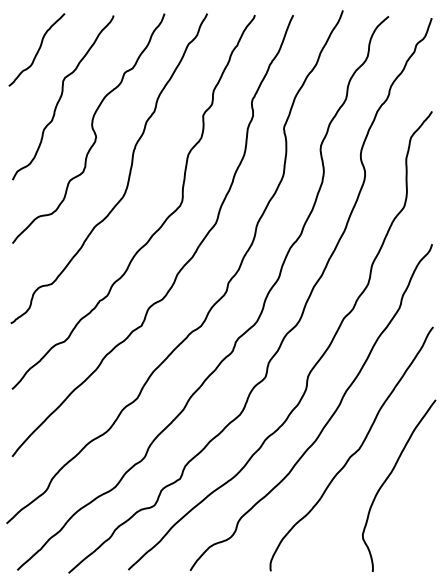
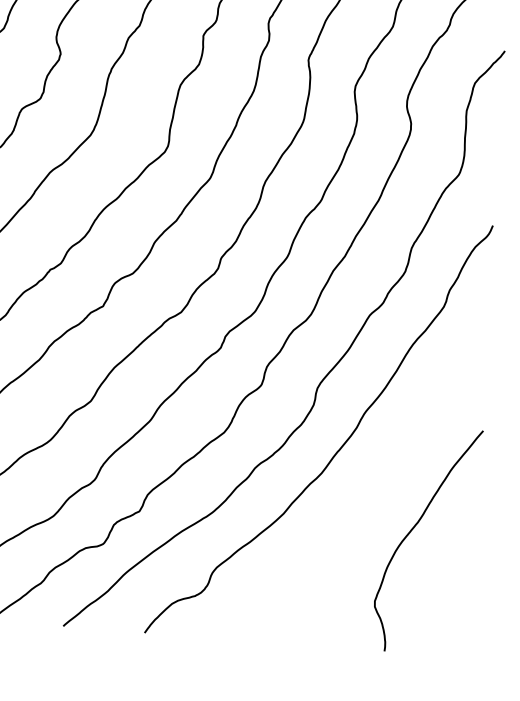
curve: (355, 451) -> (372, 491), removed

